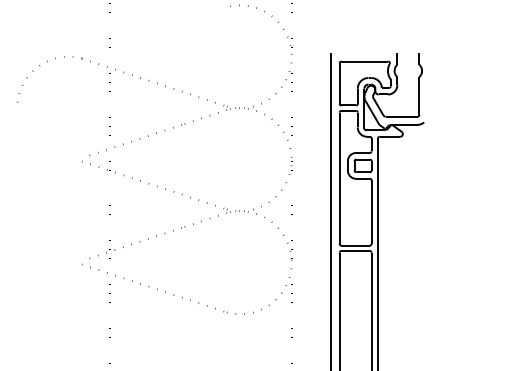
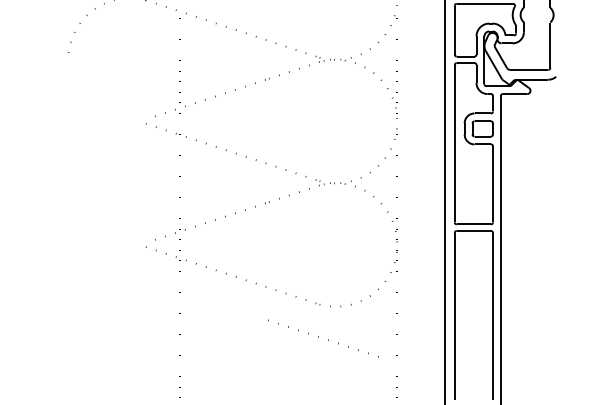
line: (226, 339) -> (319, 337), added

